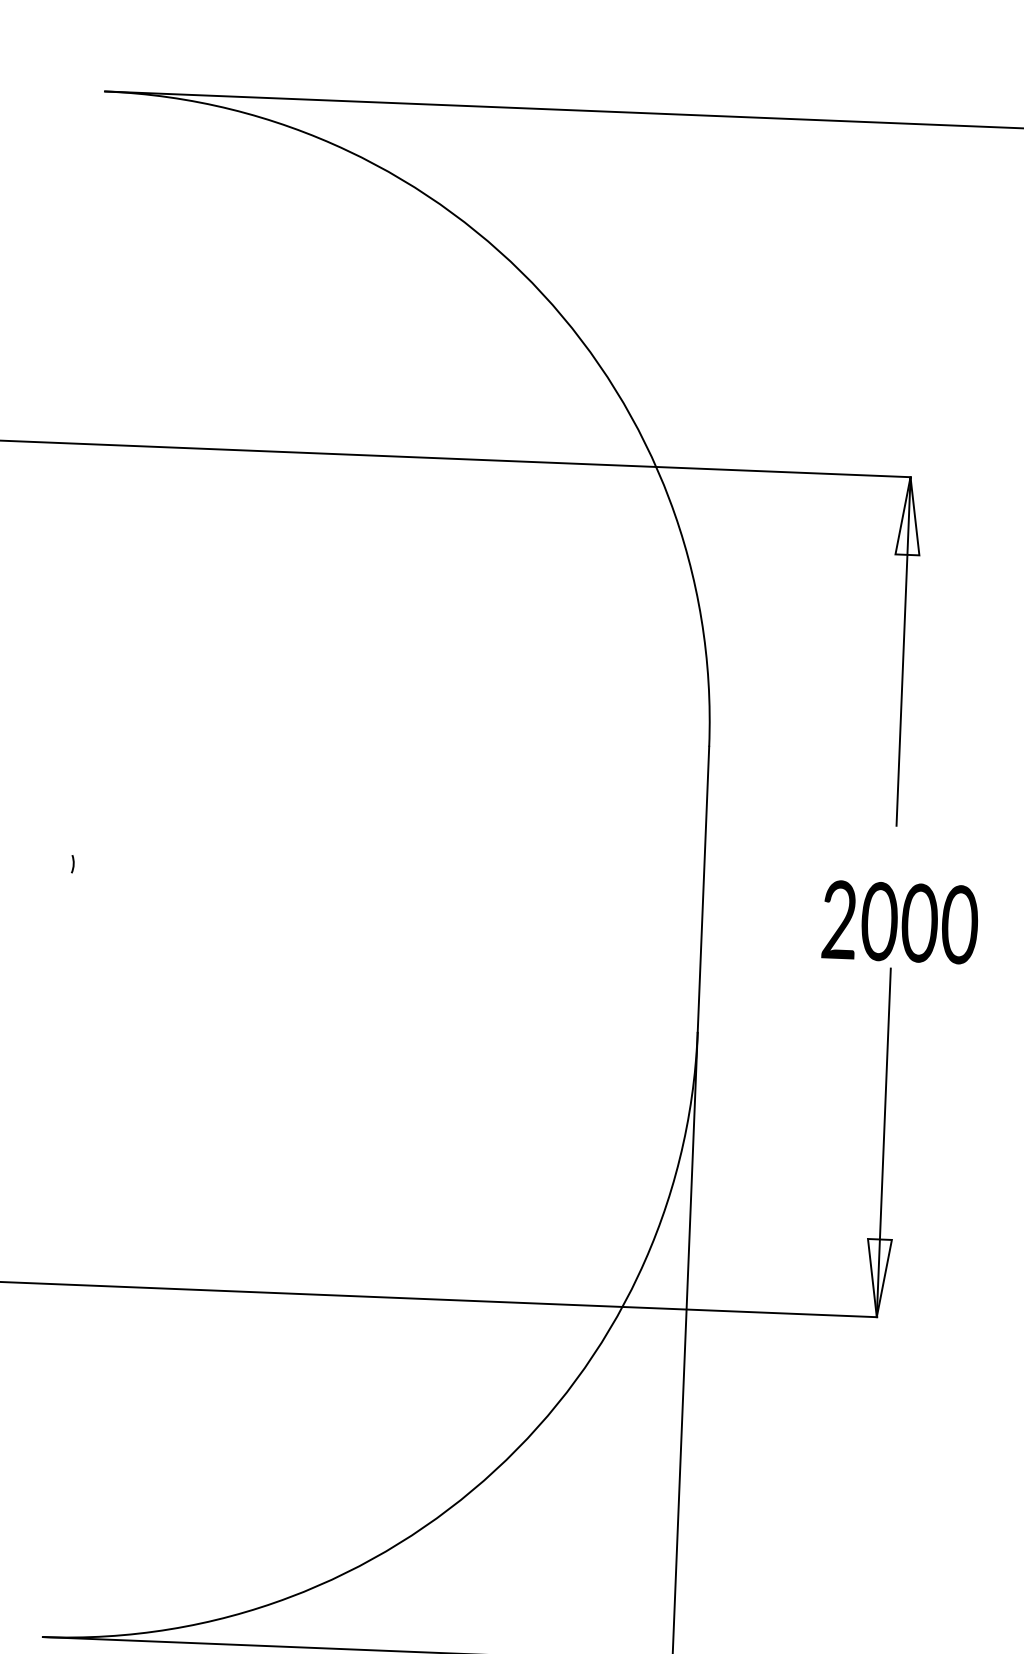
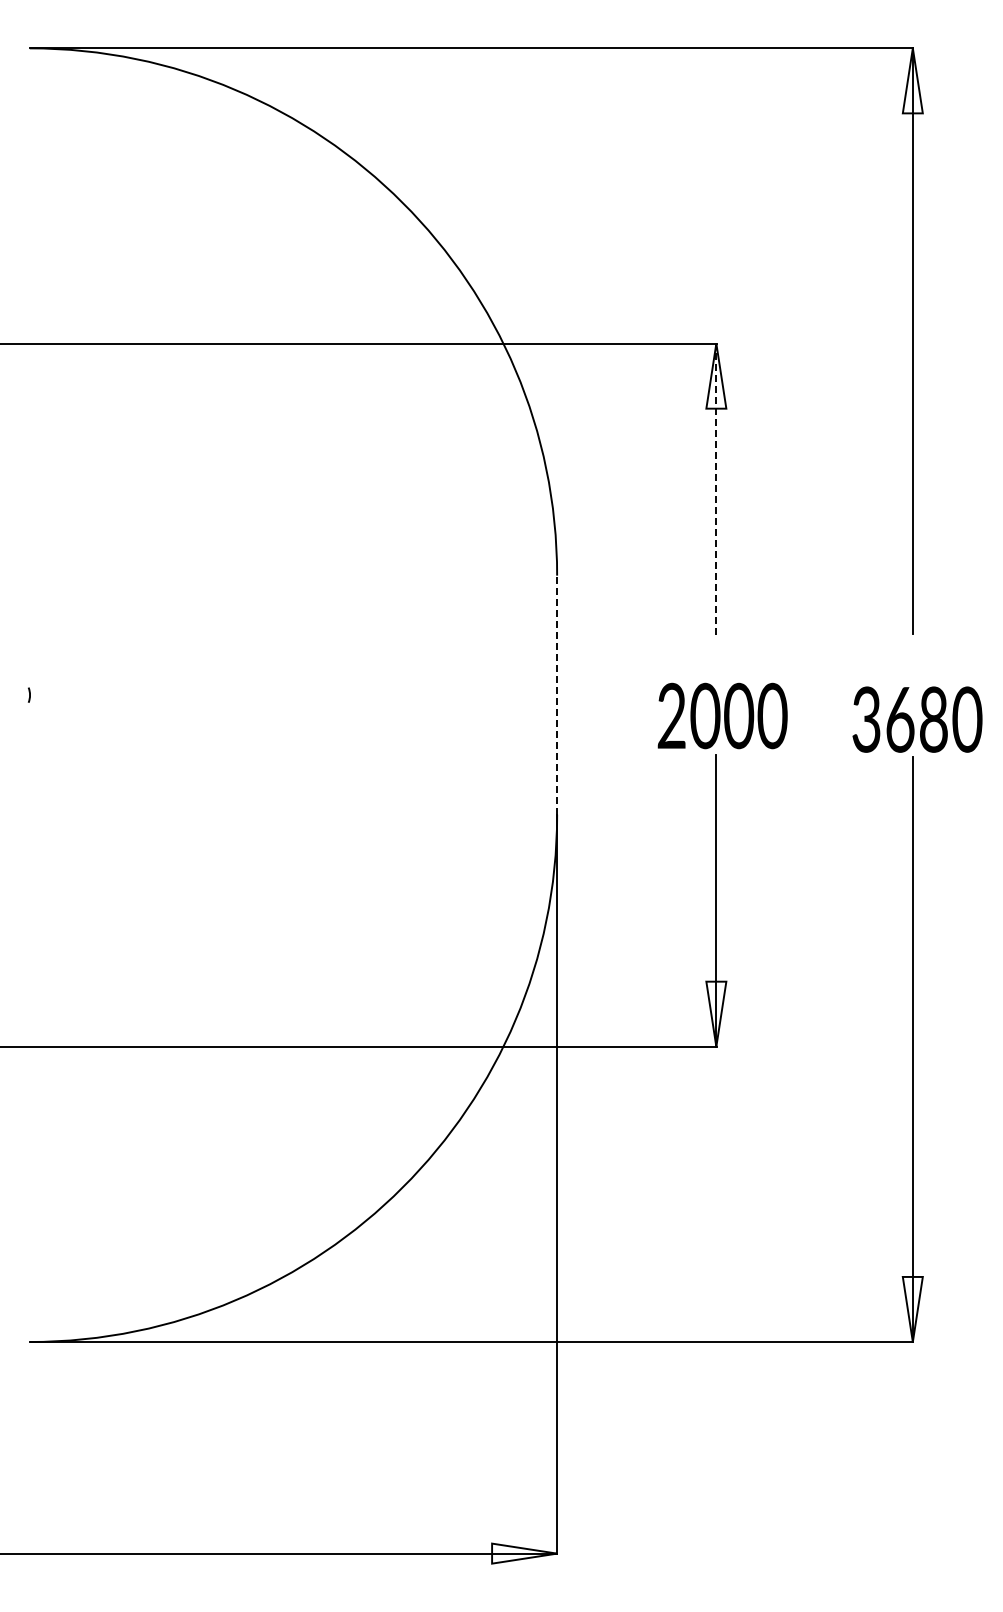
line: (903, 651) -> (716, 489), solid -> dashed
line: (703, 889) -> (557, 695), solid -> dashed

